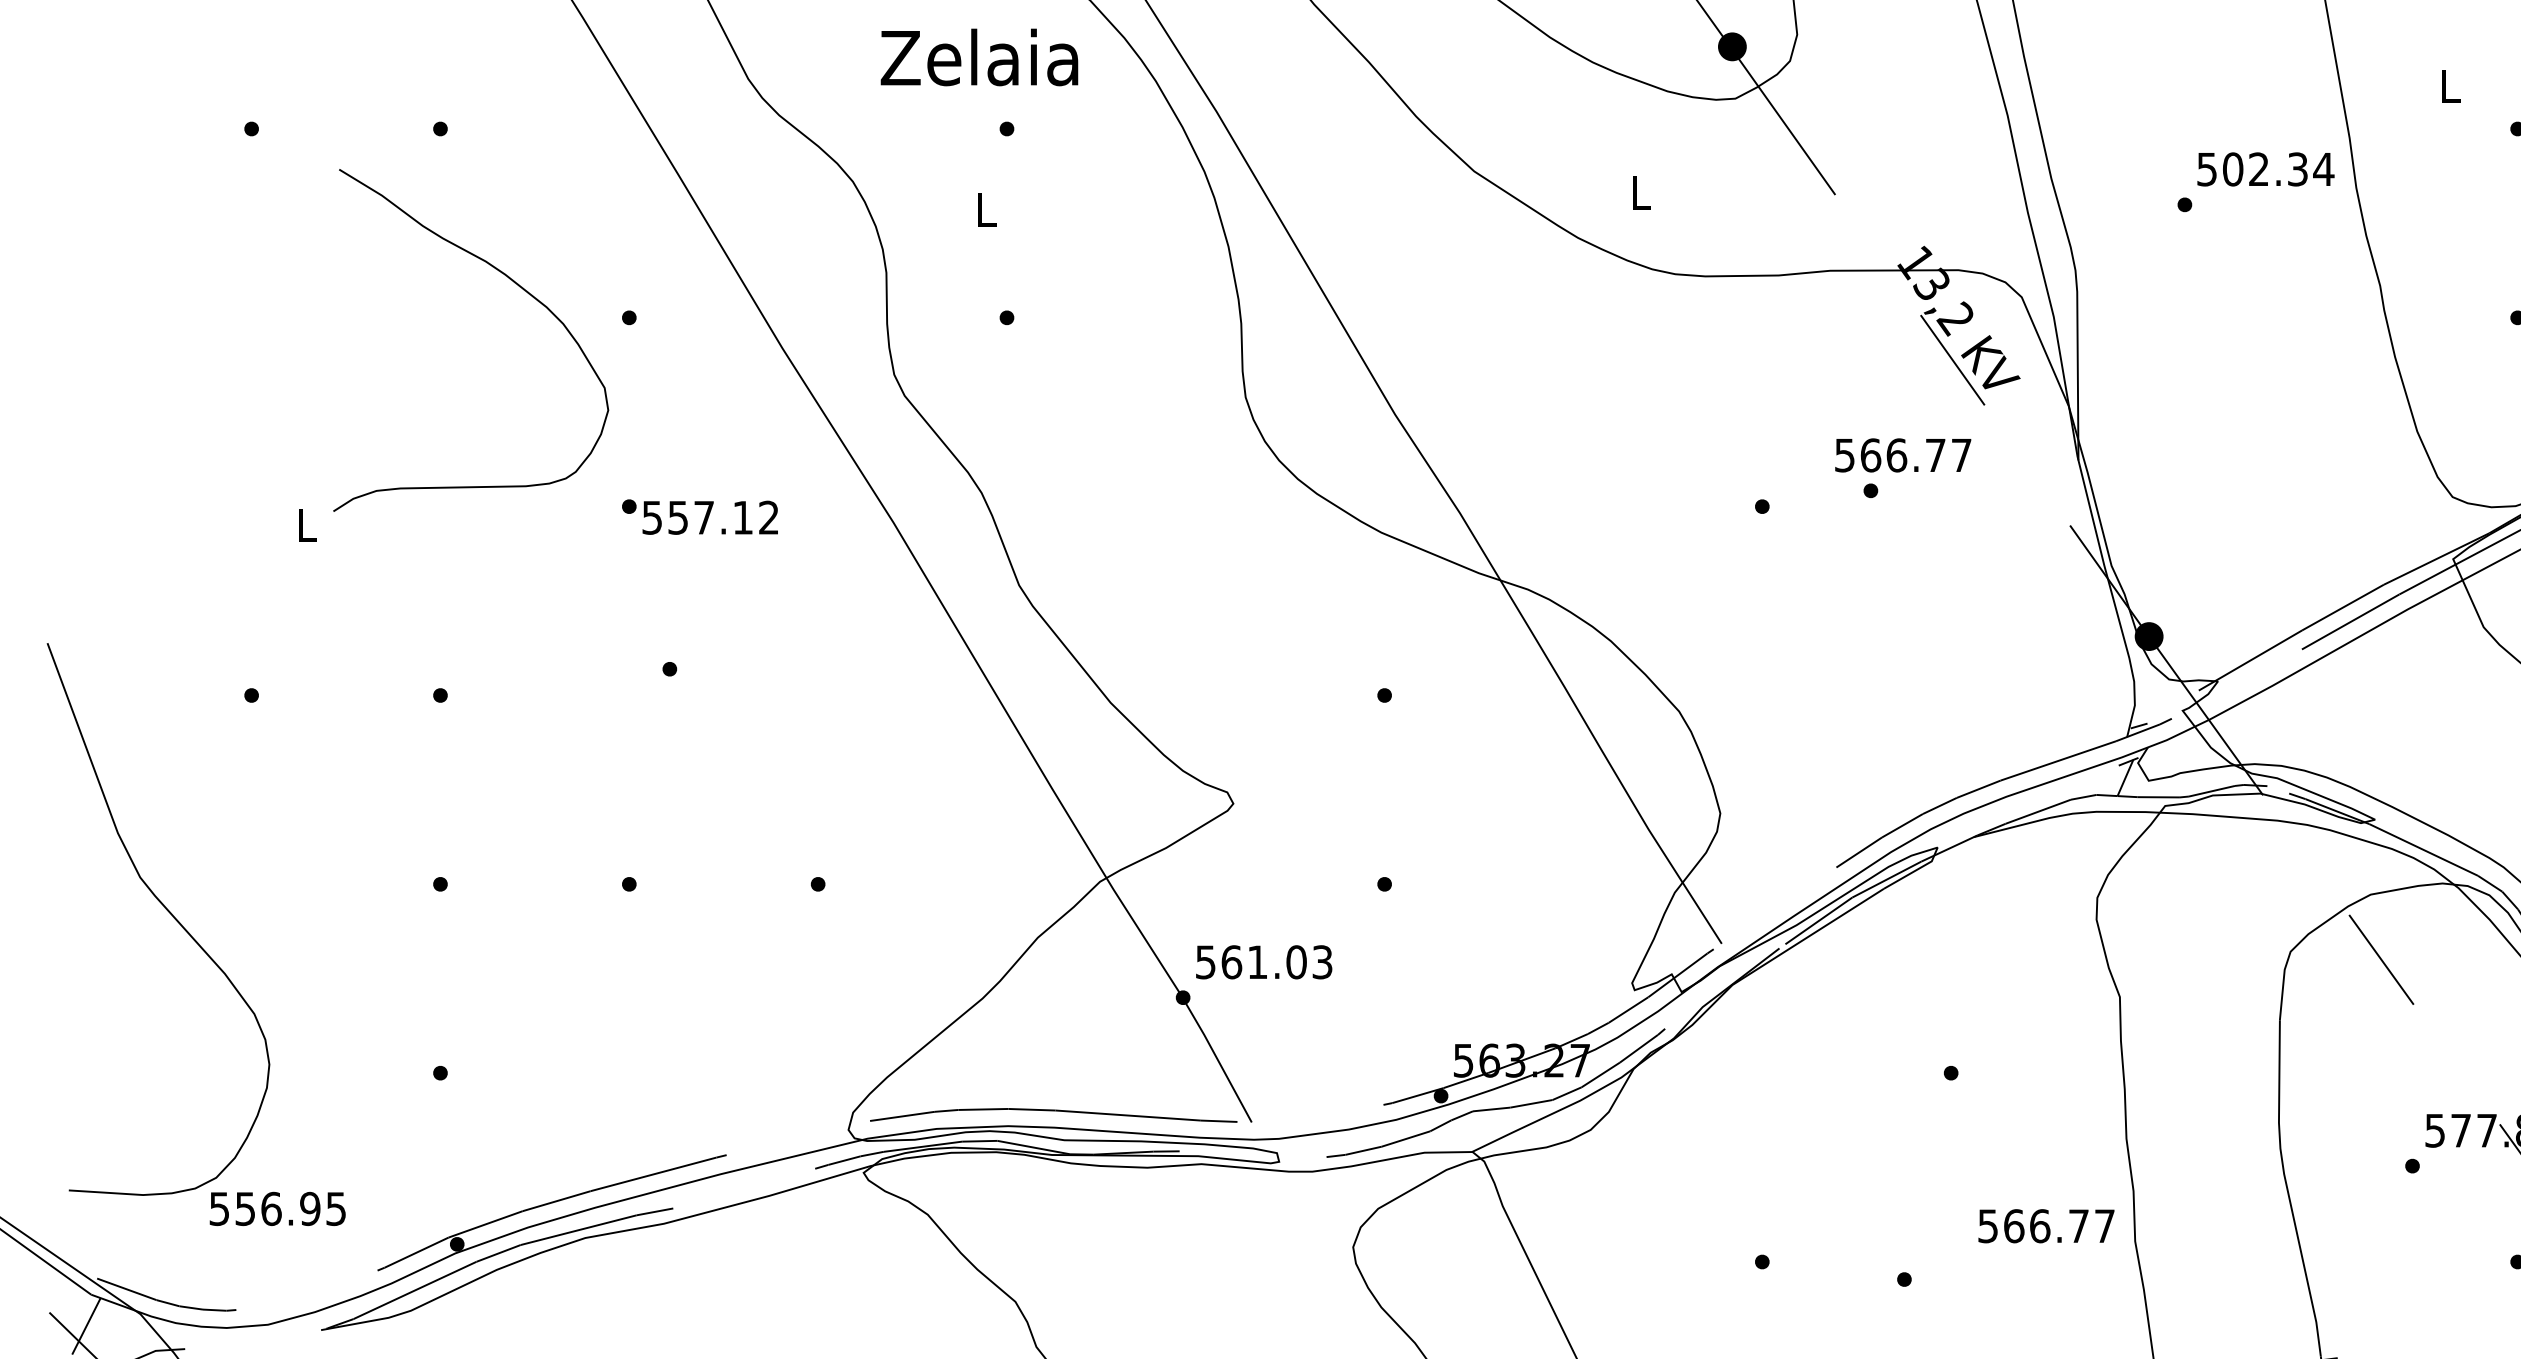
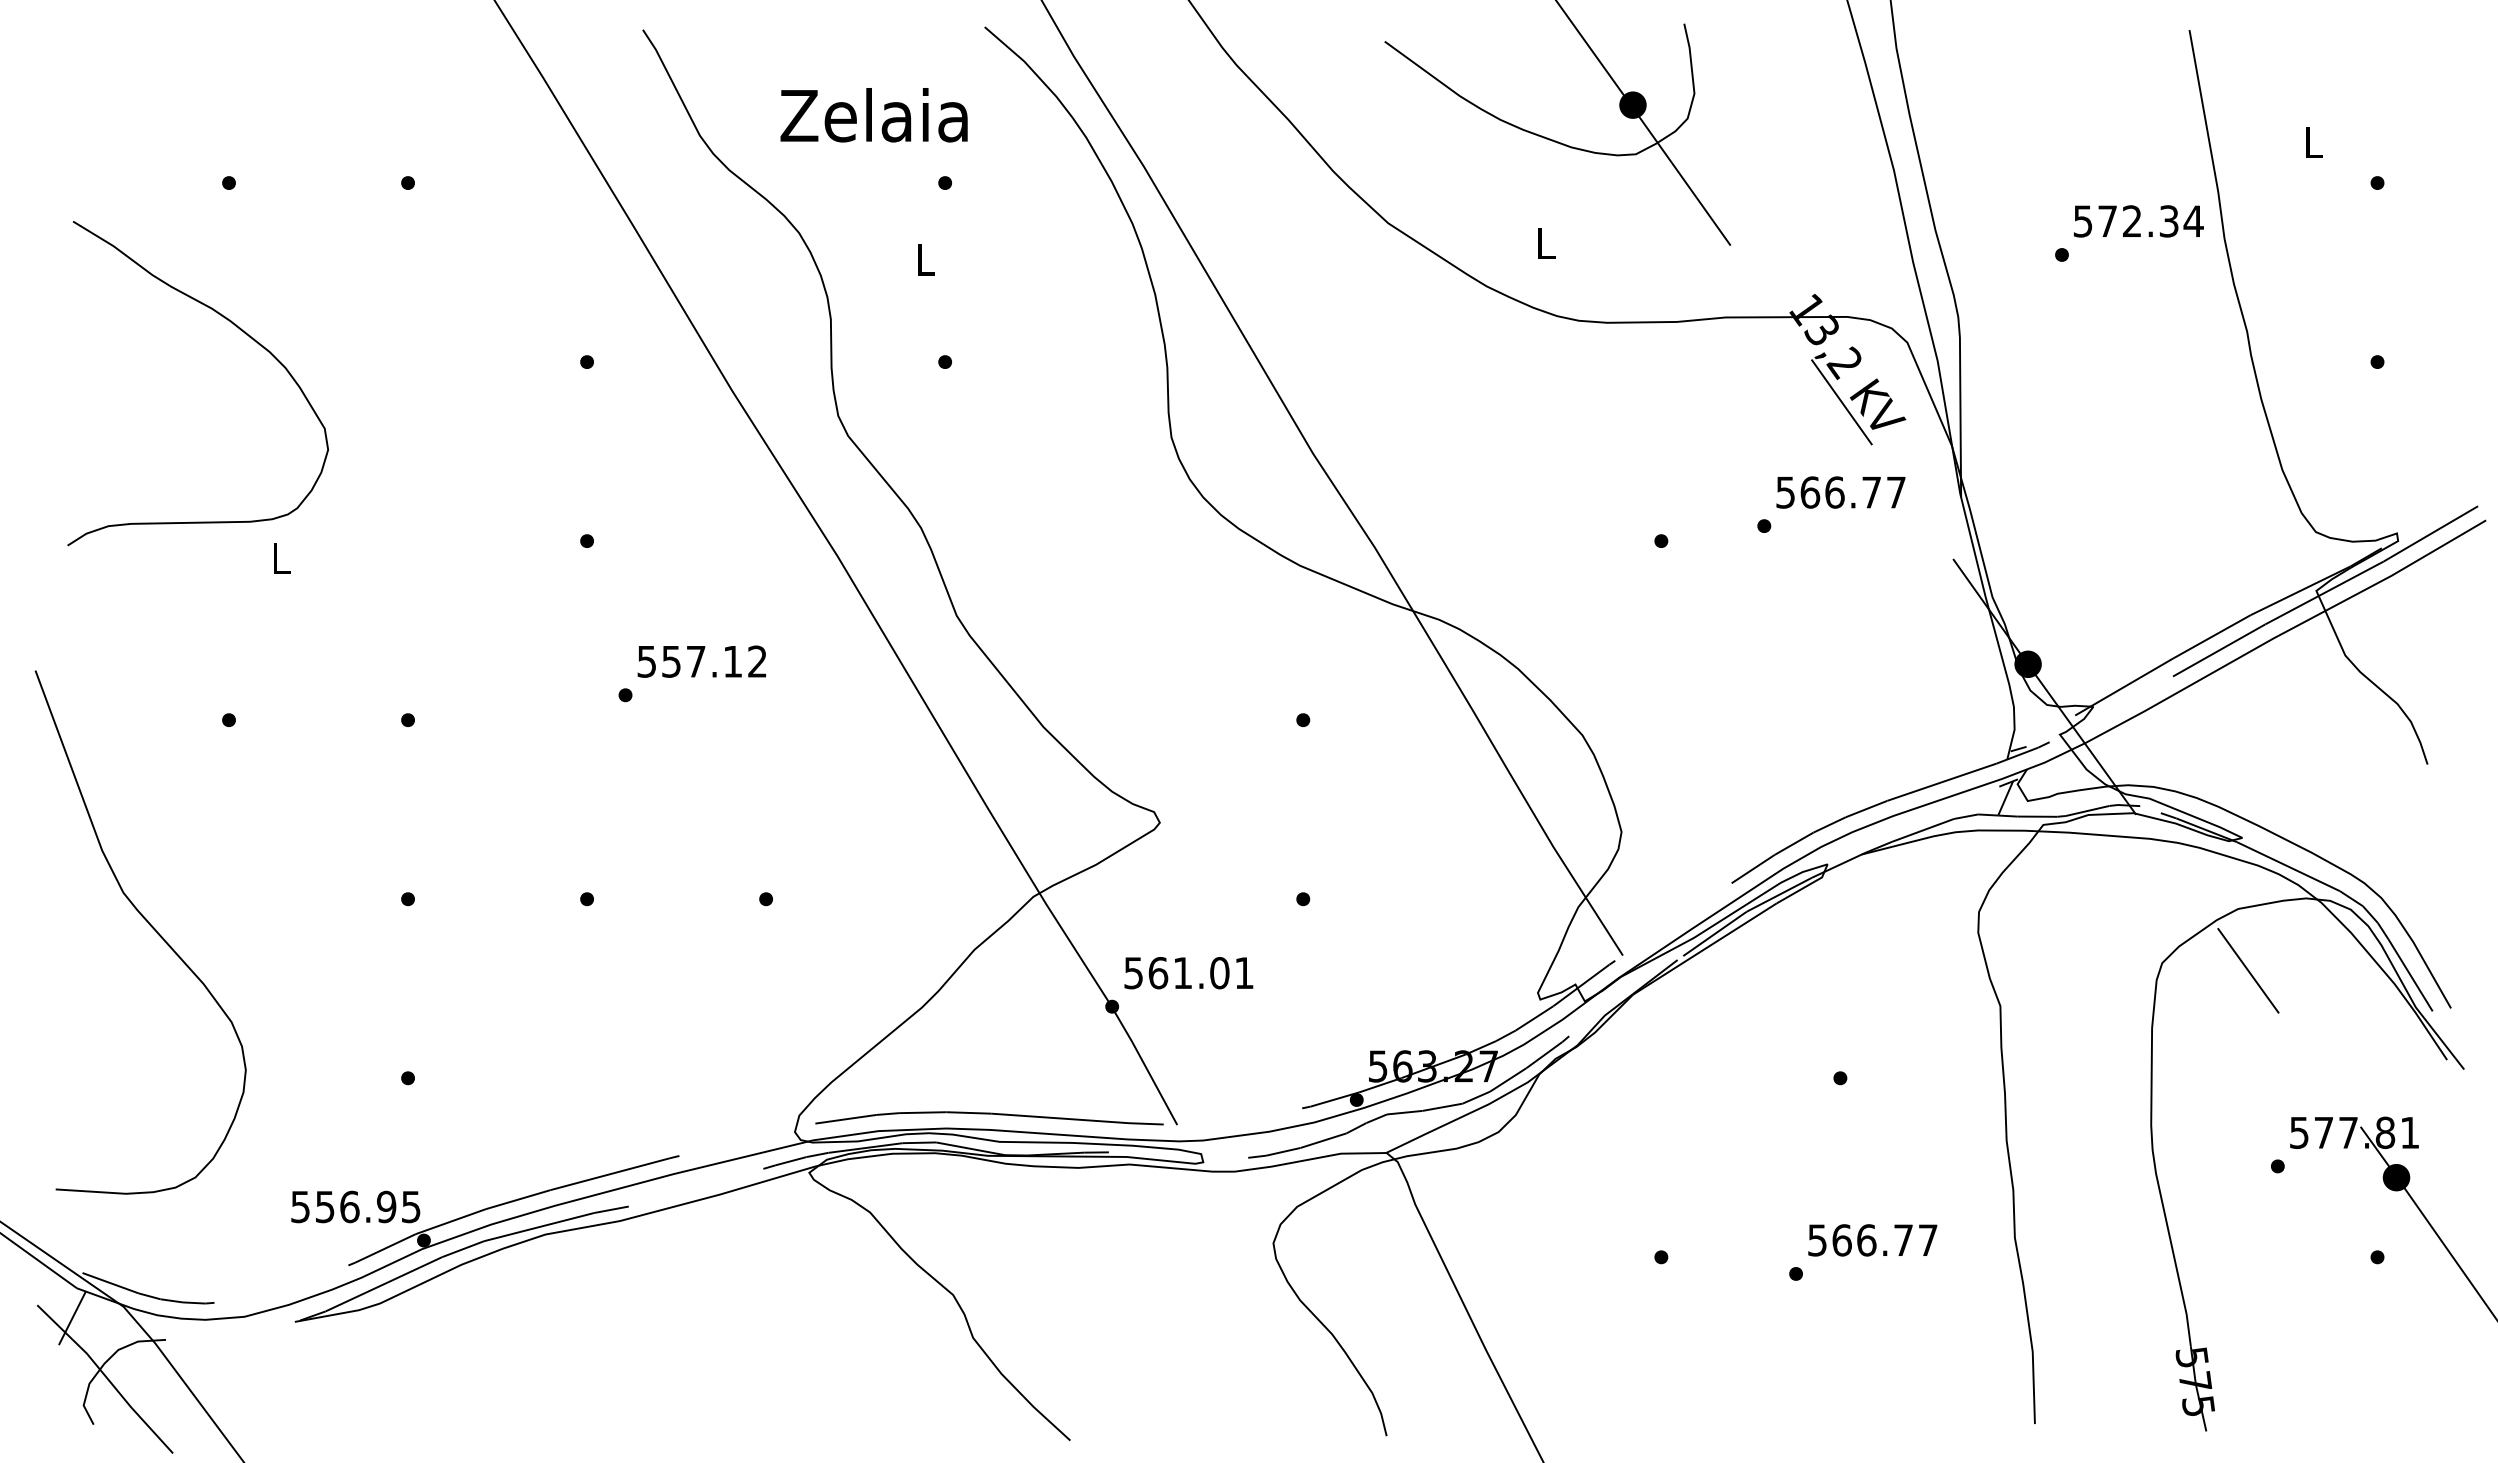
text: (978, 57) -> (873, 115), moved
text: (2232, 169) -> (2107, 221), 502.34 -> 572.34
curve: (511, 281) -> (236, 327), moved
text: (1902, 455) -> (1840, 492), moved
text: (709, 517) -> (701, 661), moved
text: (1322, 962) -> (1244, 973), 561.03 -> 561.01
text: (277, 1208) -> (355, 1206), moved
text: (2046, 1226) -> (1872, 1240), moved

